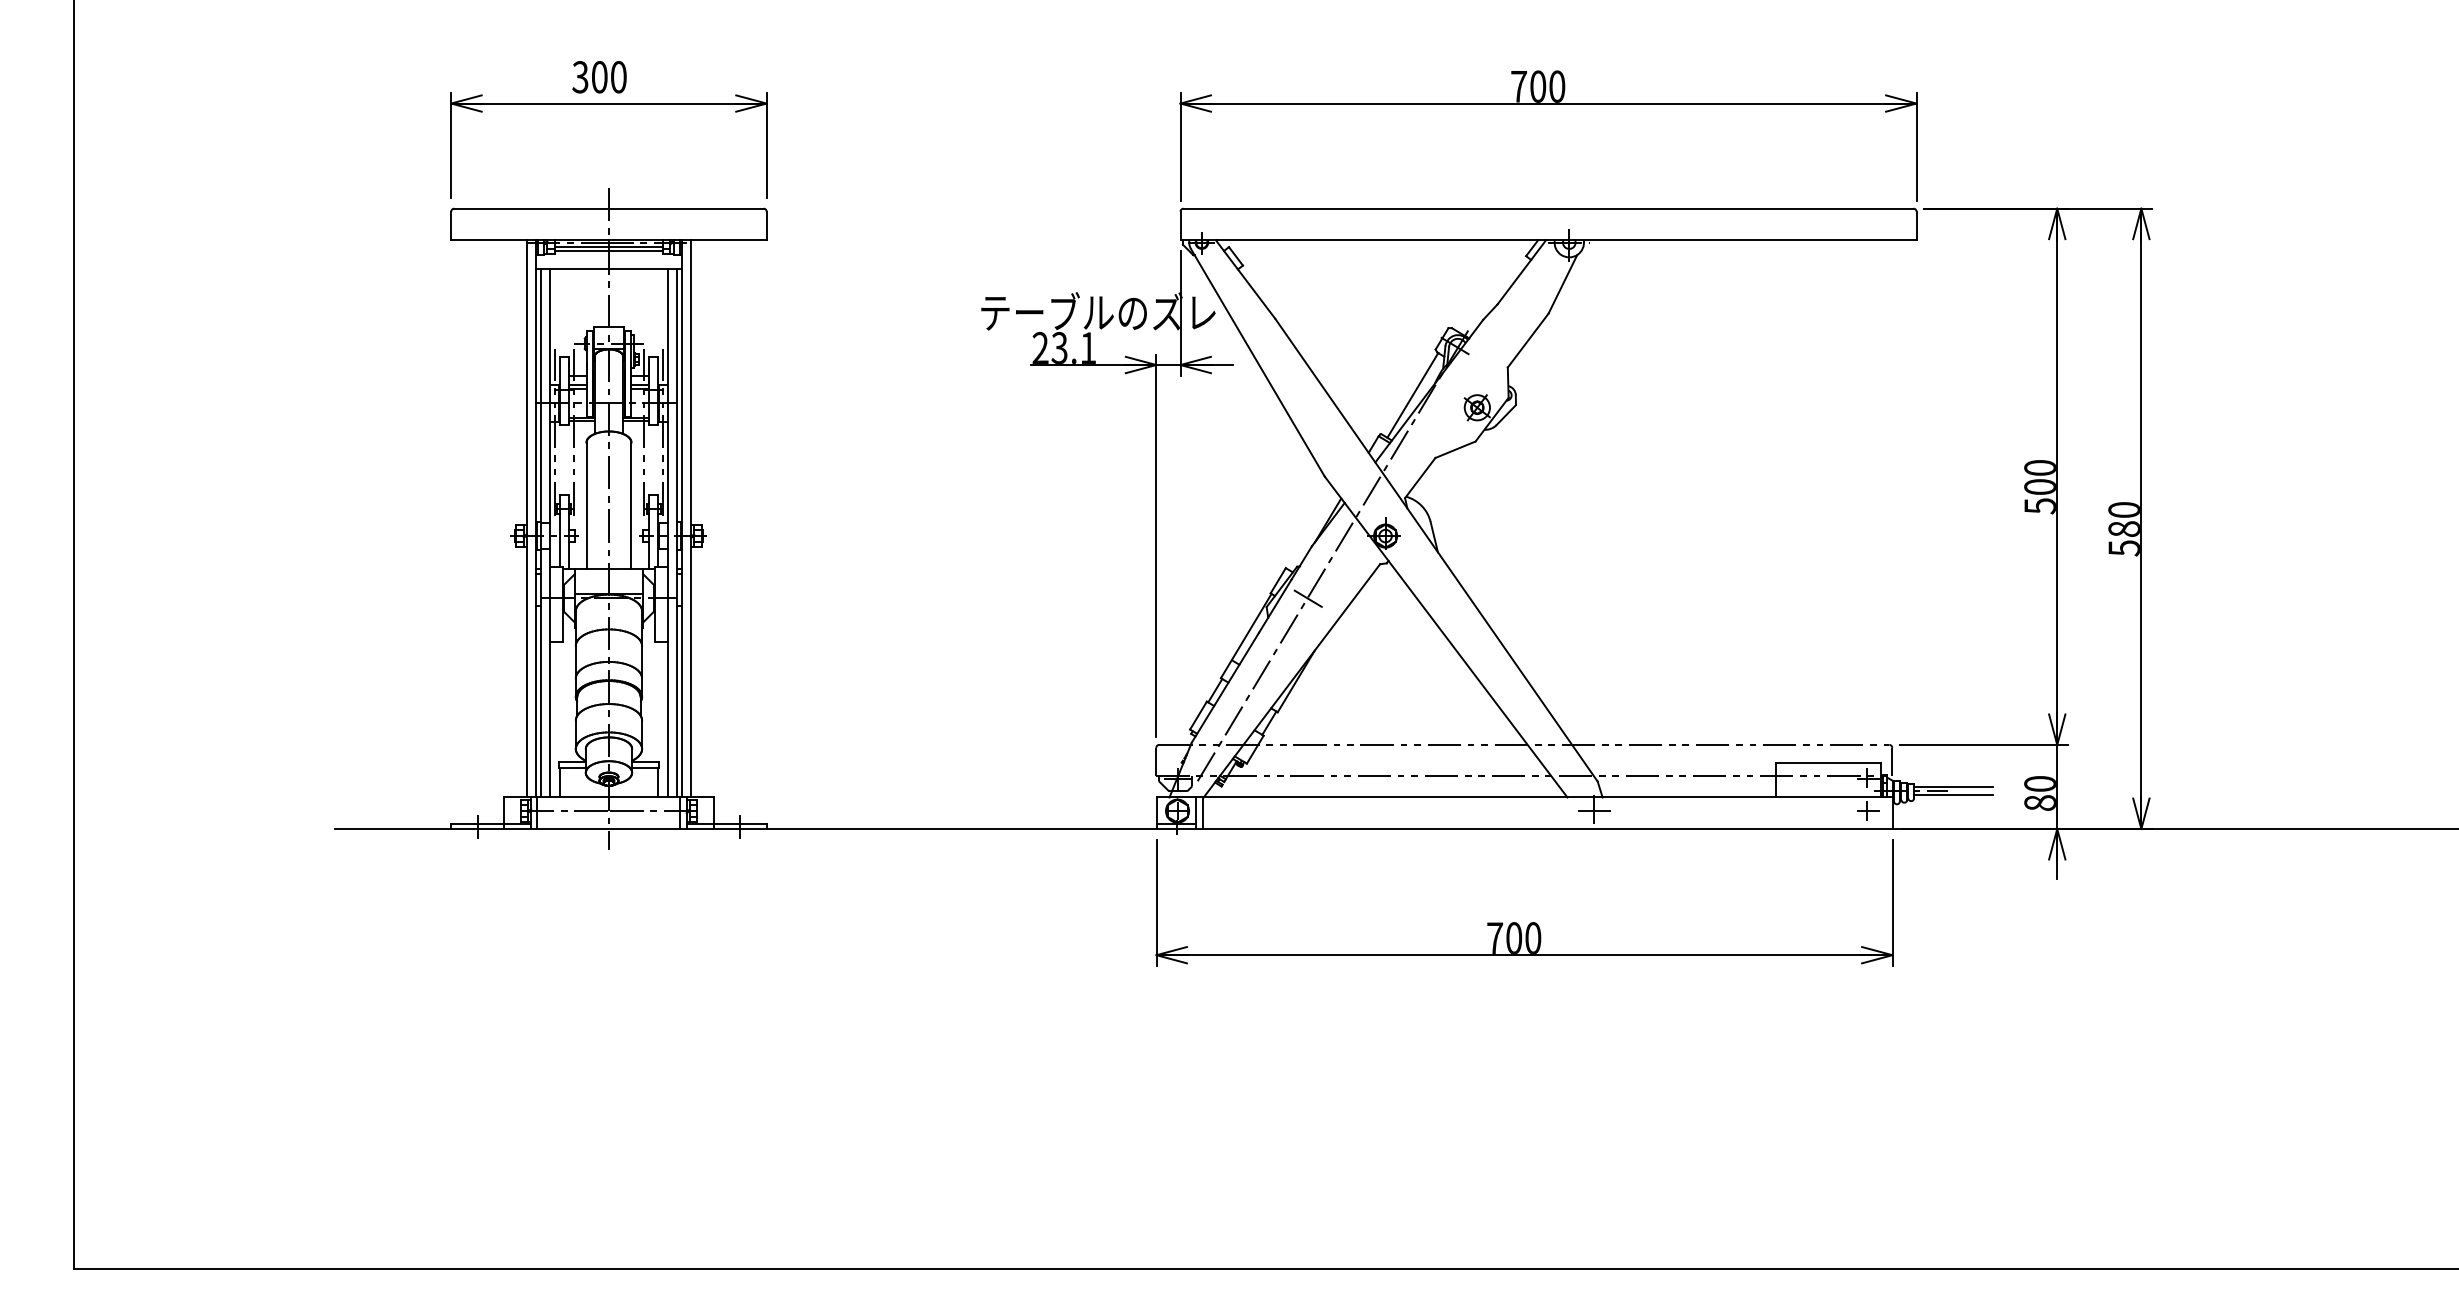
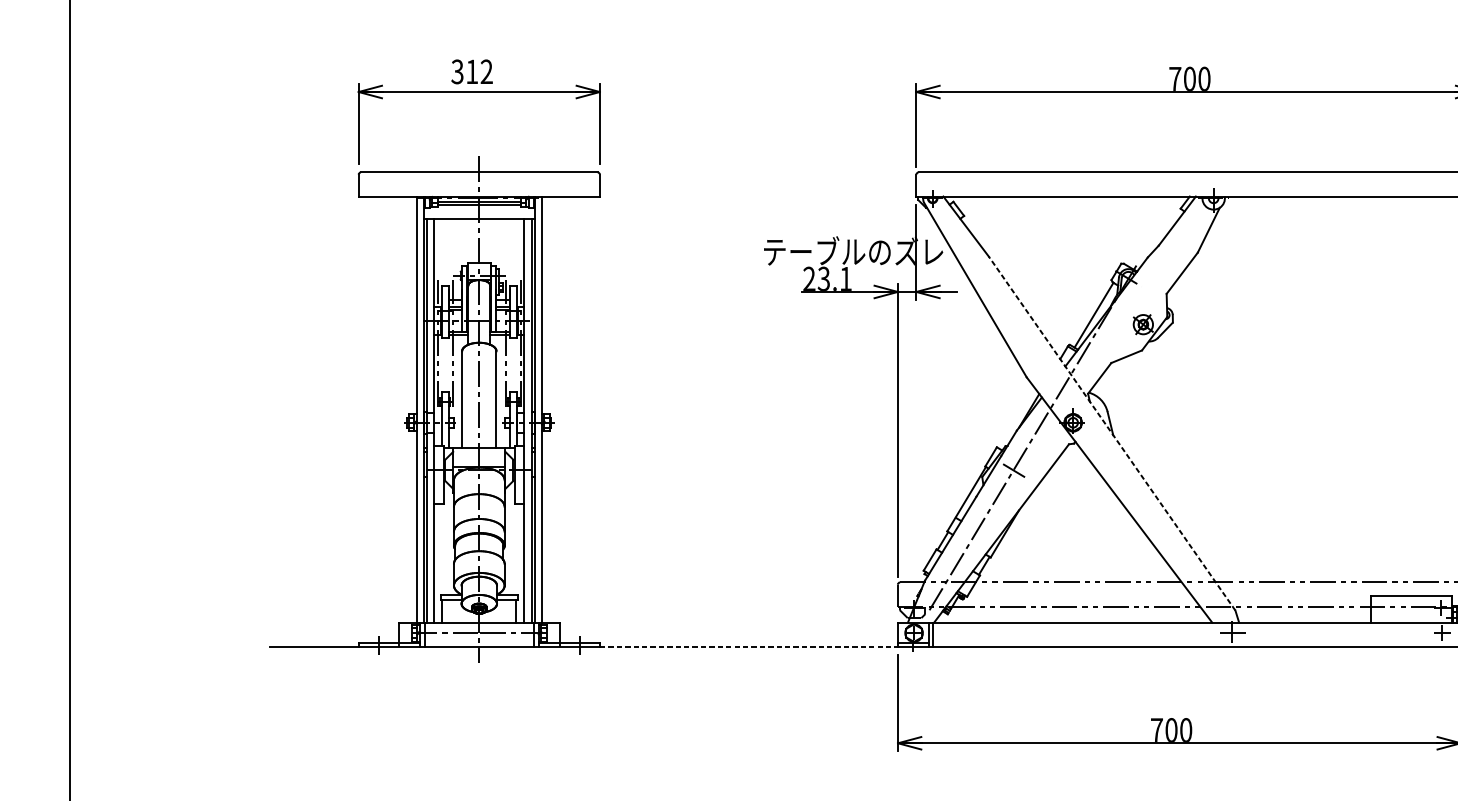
text: (609, 77) -> (479, 72), 300 -> 312
line: (1436, 550) -> (1112, 433), solid -> dashed
line: (961, 829) -> (748, 647), solid -> dashed

